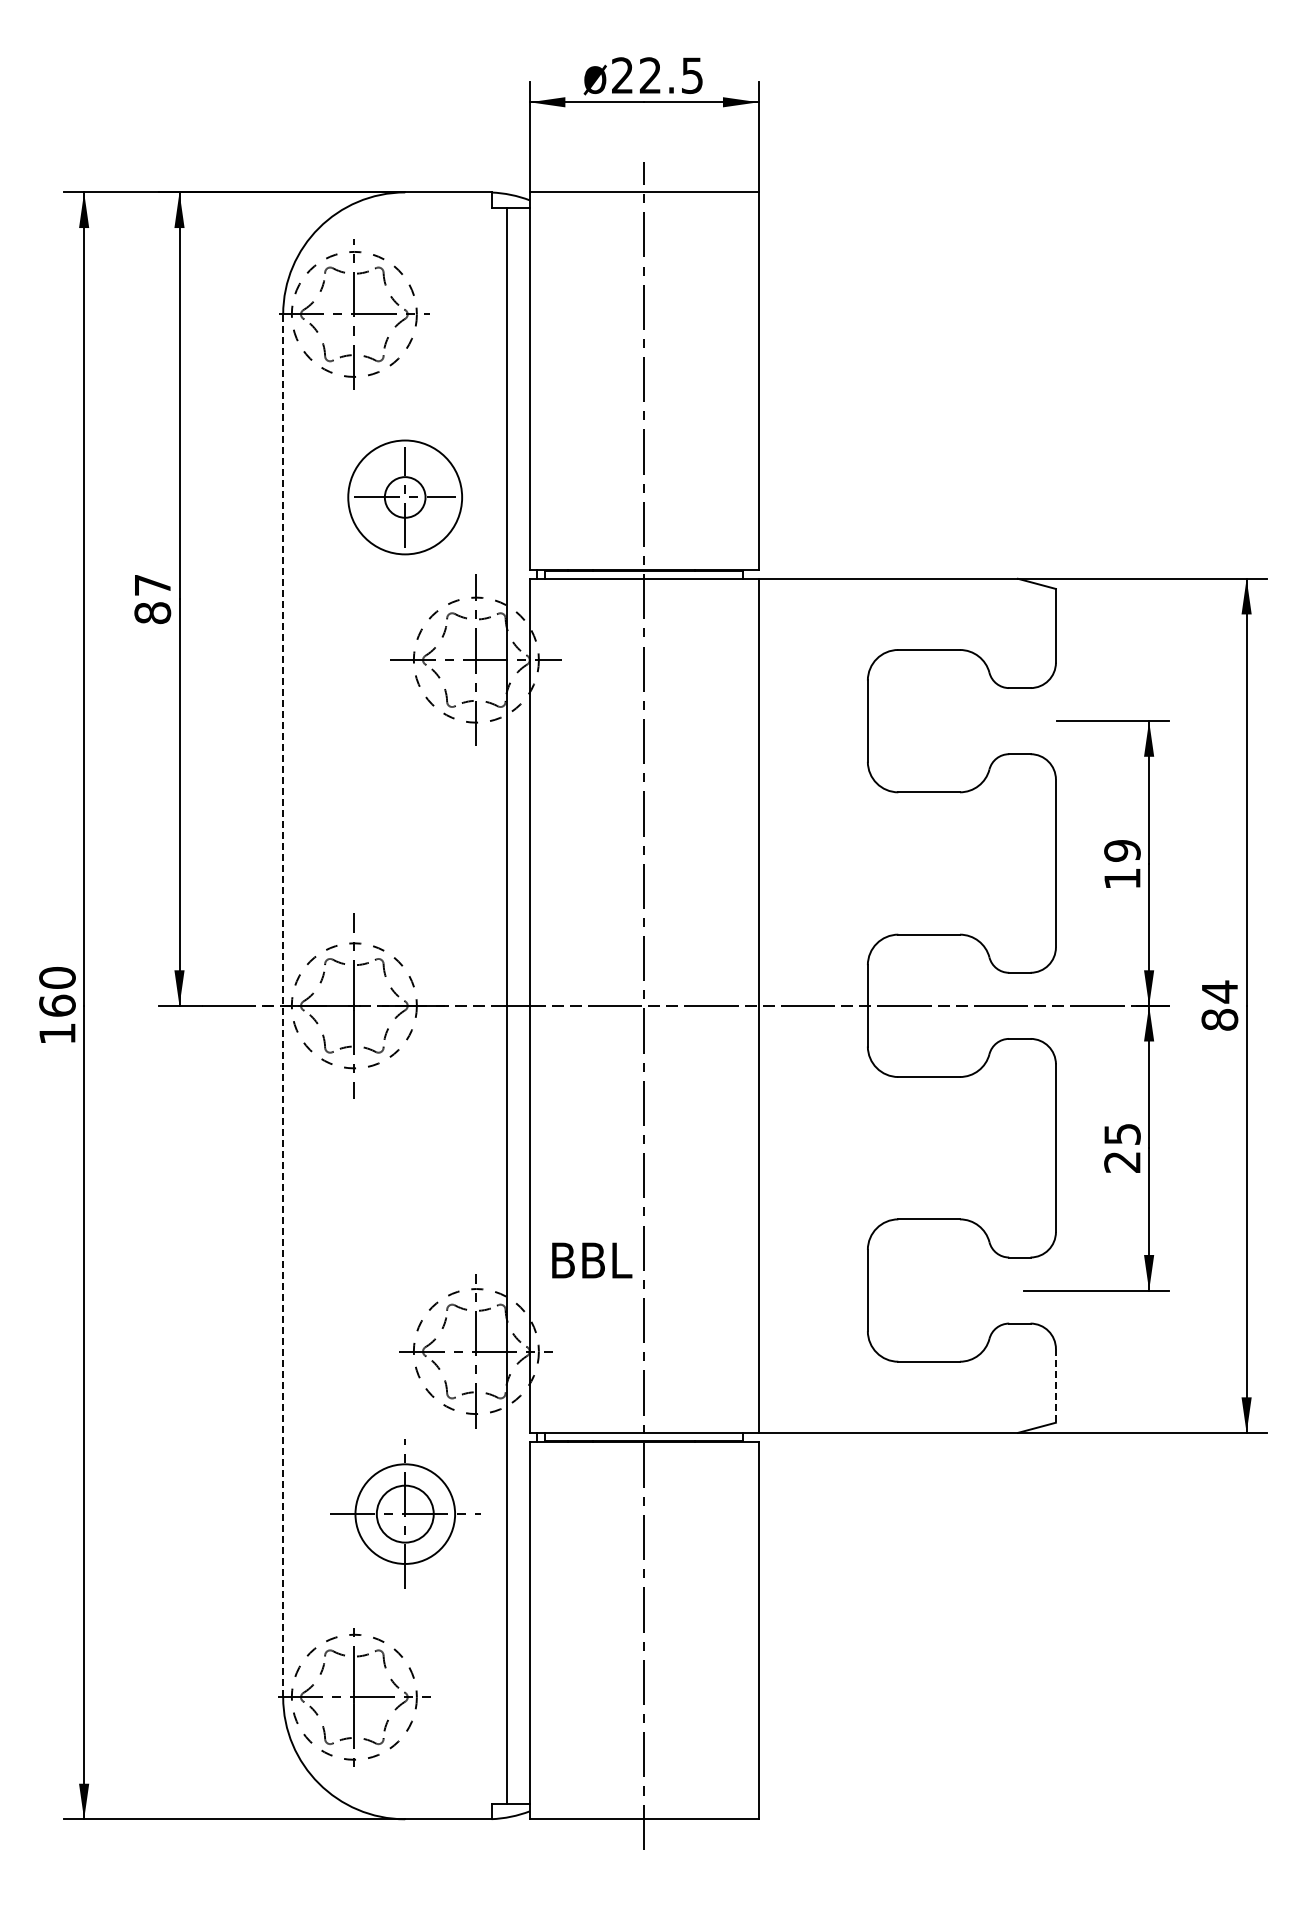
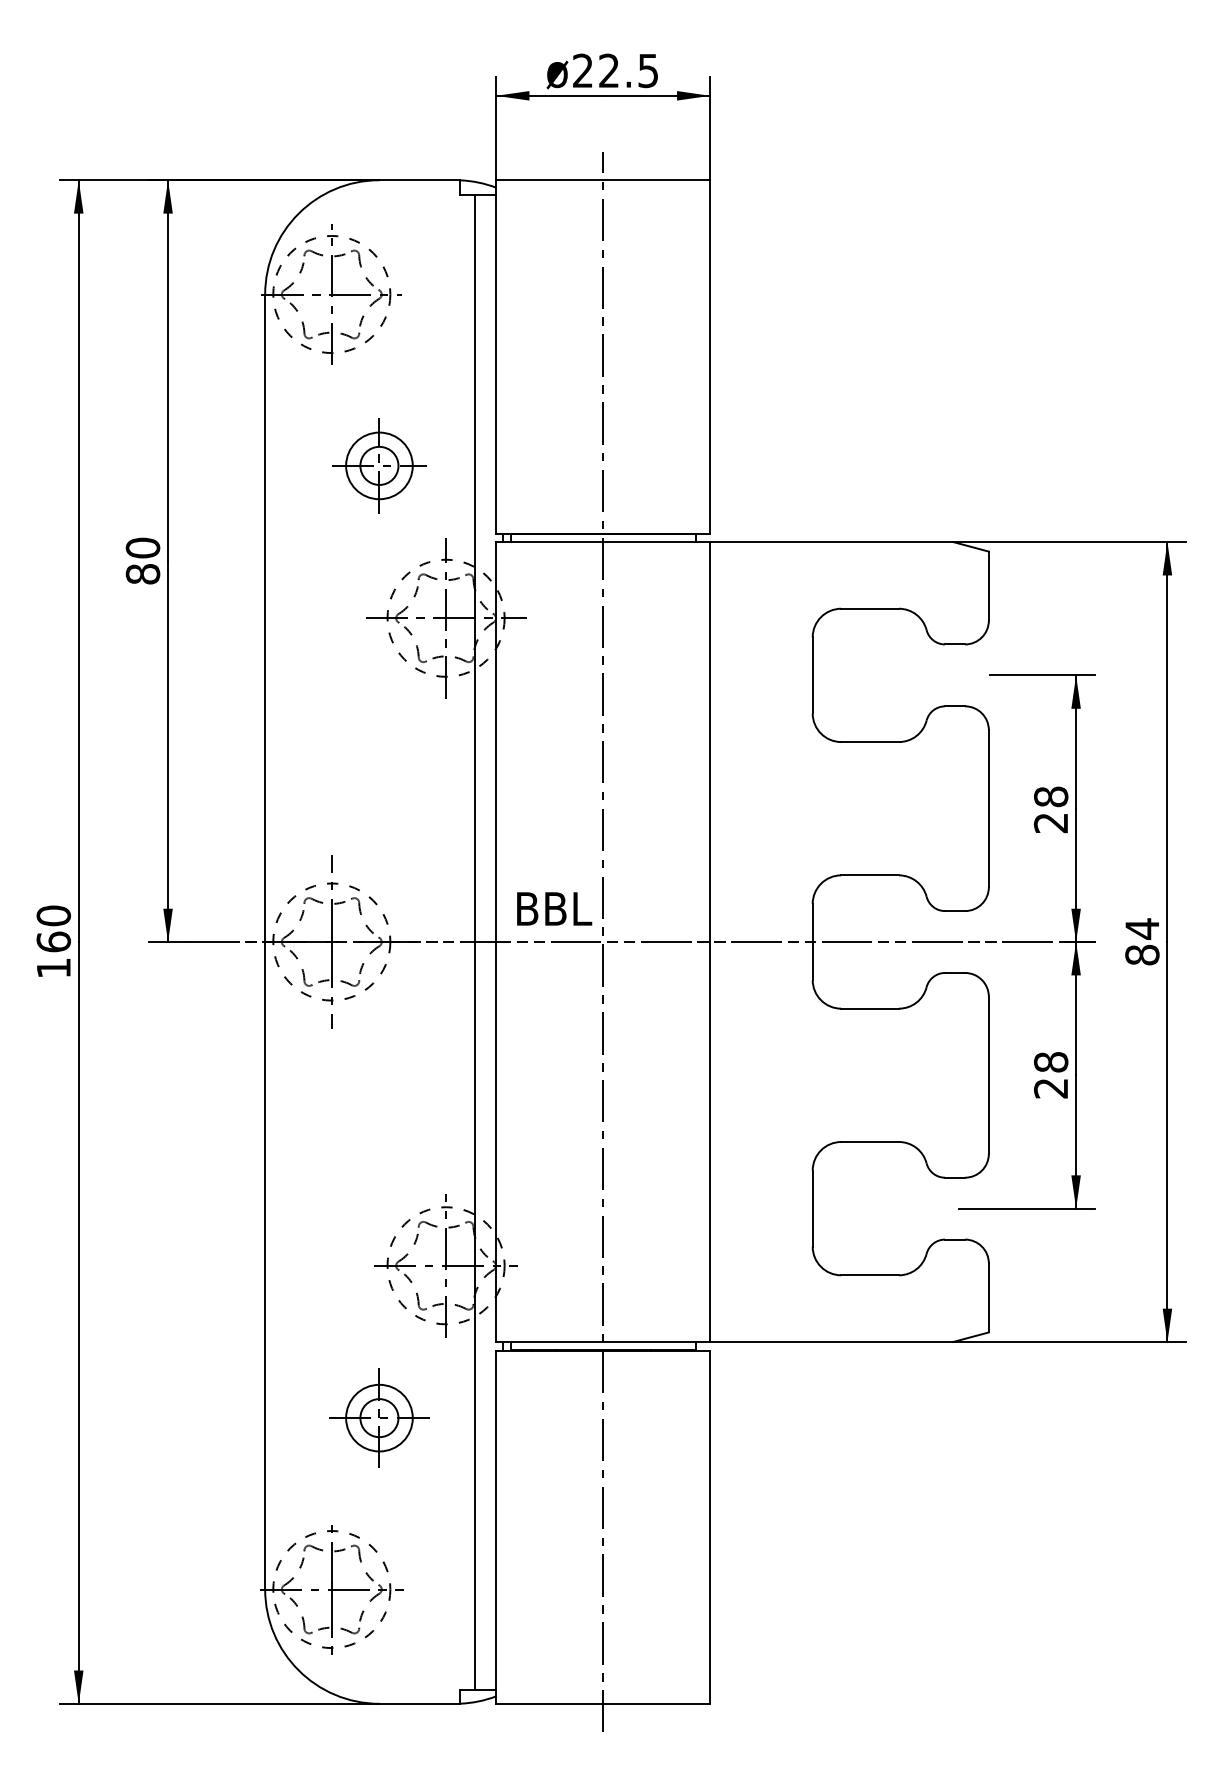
circle: (404, 497) -> (378, 465), size x0.62
text: (152, 585) -> (142, 548), 87 -> 80
text: (1122, 864) -> (1051, 809), 19 -> 28
line: (283, 1005) -> (265, 941), dashed -> solid
text: (1122, 1134) -> (1051, 1062), 25 -> 28
text: (592, 1260) -> (554, 908), moved
line: (1055, 1385) -> (988, 1297), dashed -> solid
part: (404, 1514) -> (378, 1418), size x0.71

